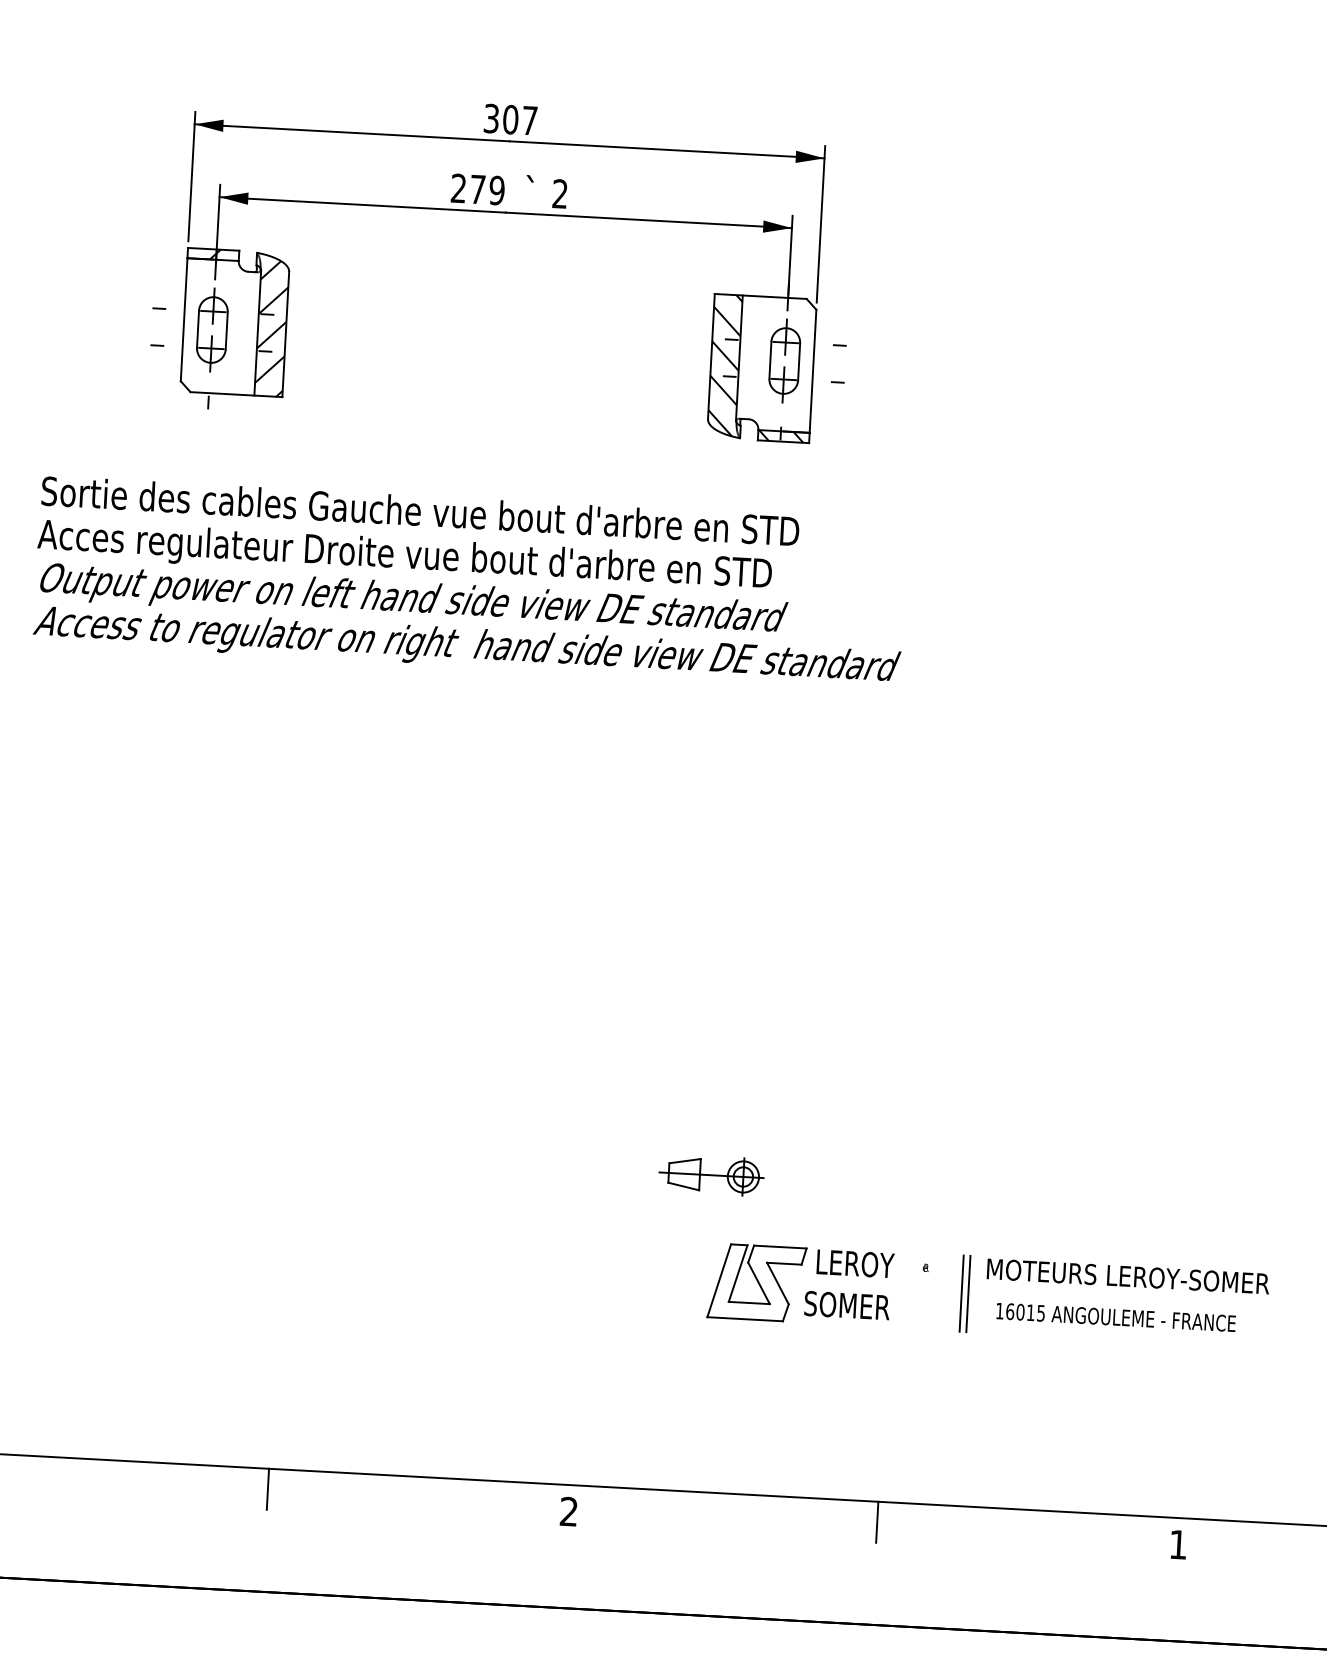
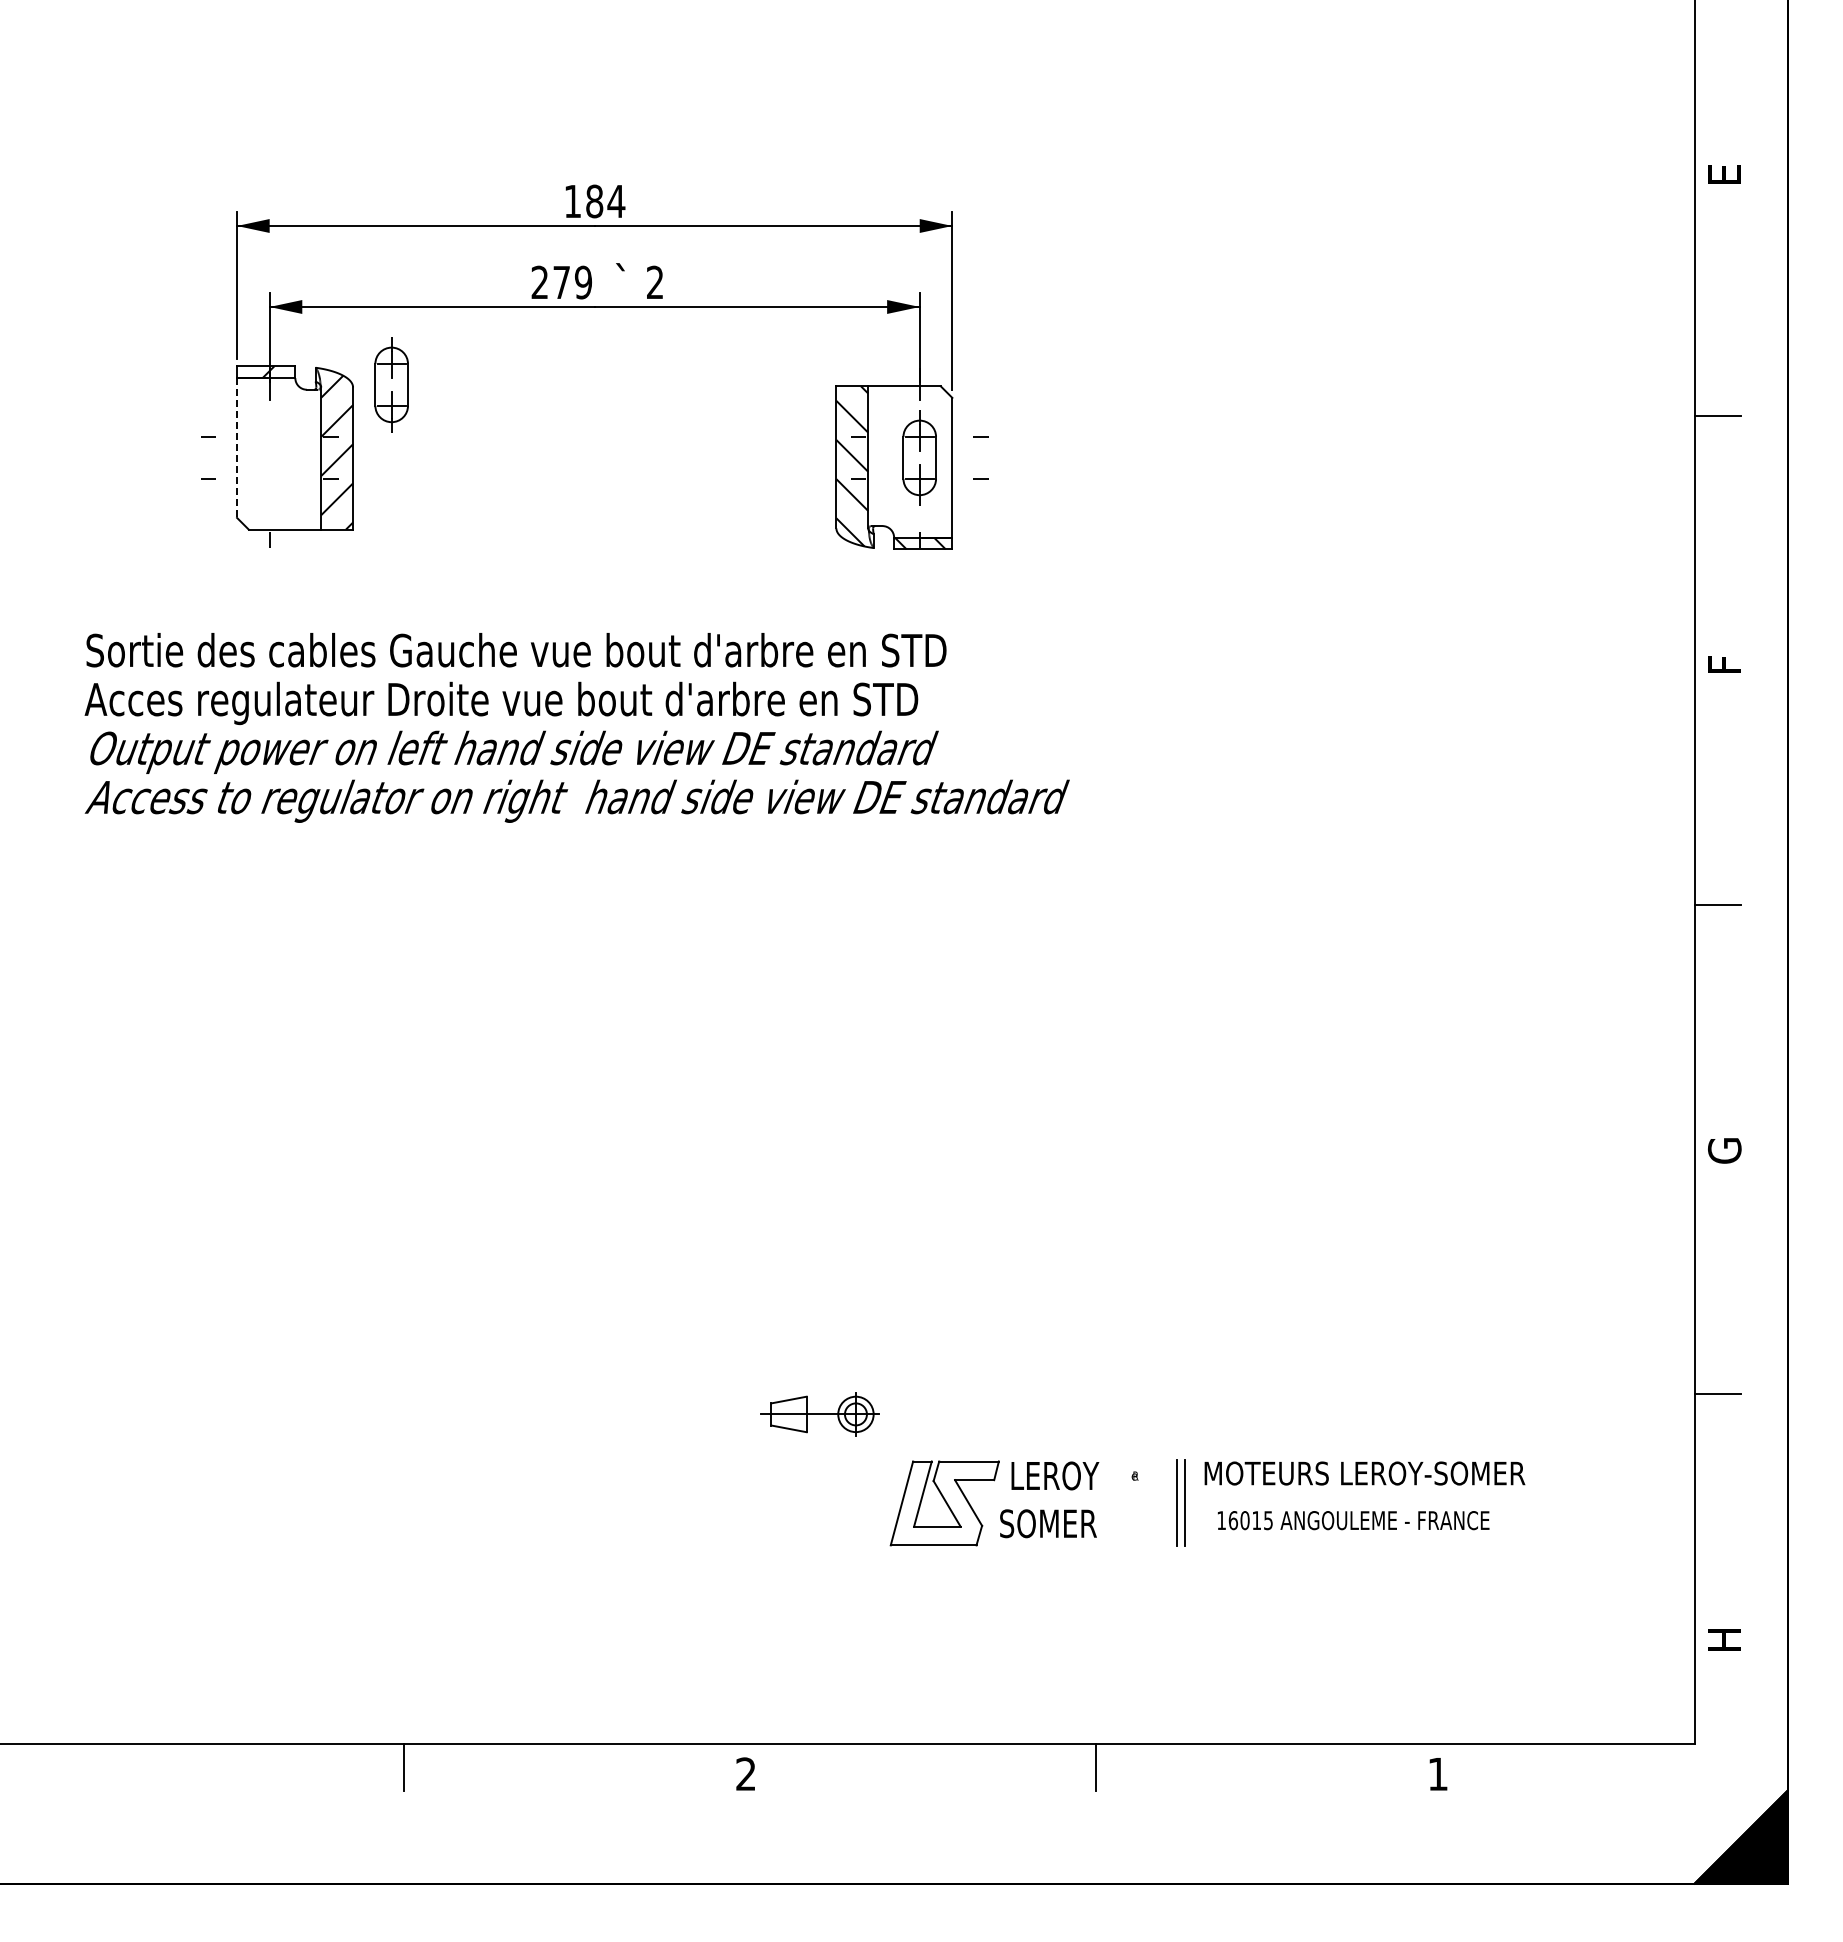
text: (510, 119) -> (594, 201), 307 -> 184
line: (184, 320) -> (237, 448), solid -> dashed
part: (212, 329) -> (391, 384), moved
part: (711, 1175) -> (819, 1414), moved

